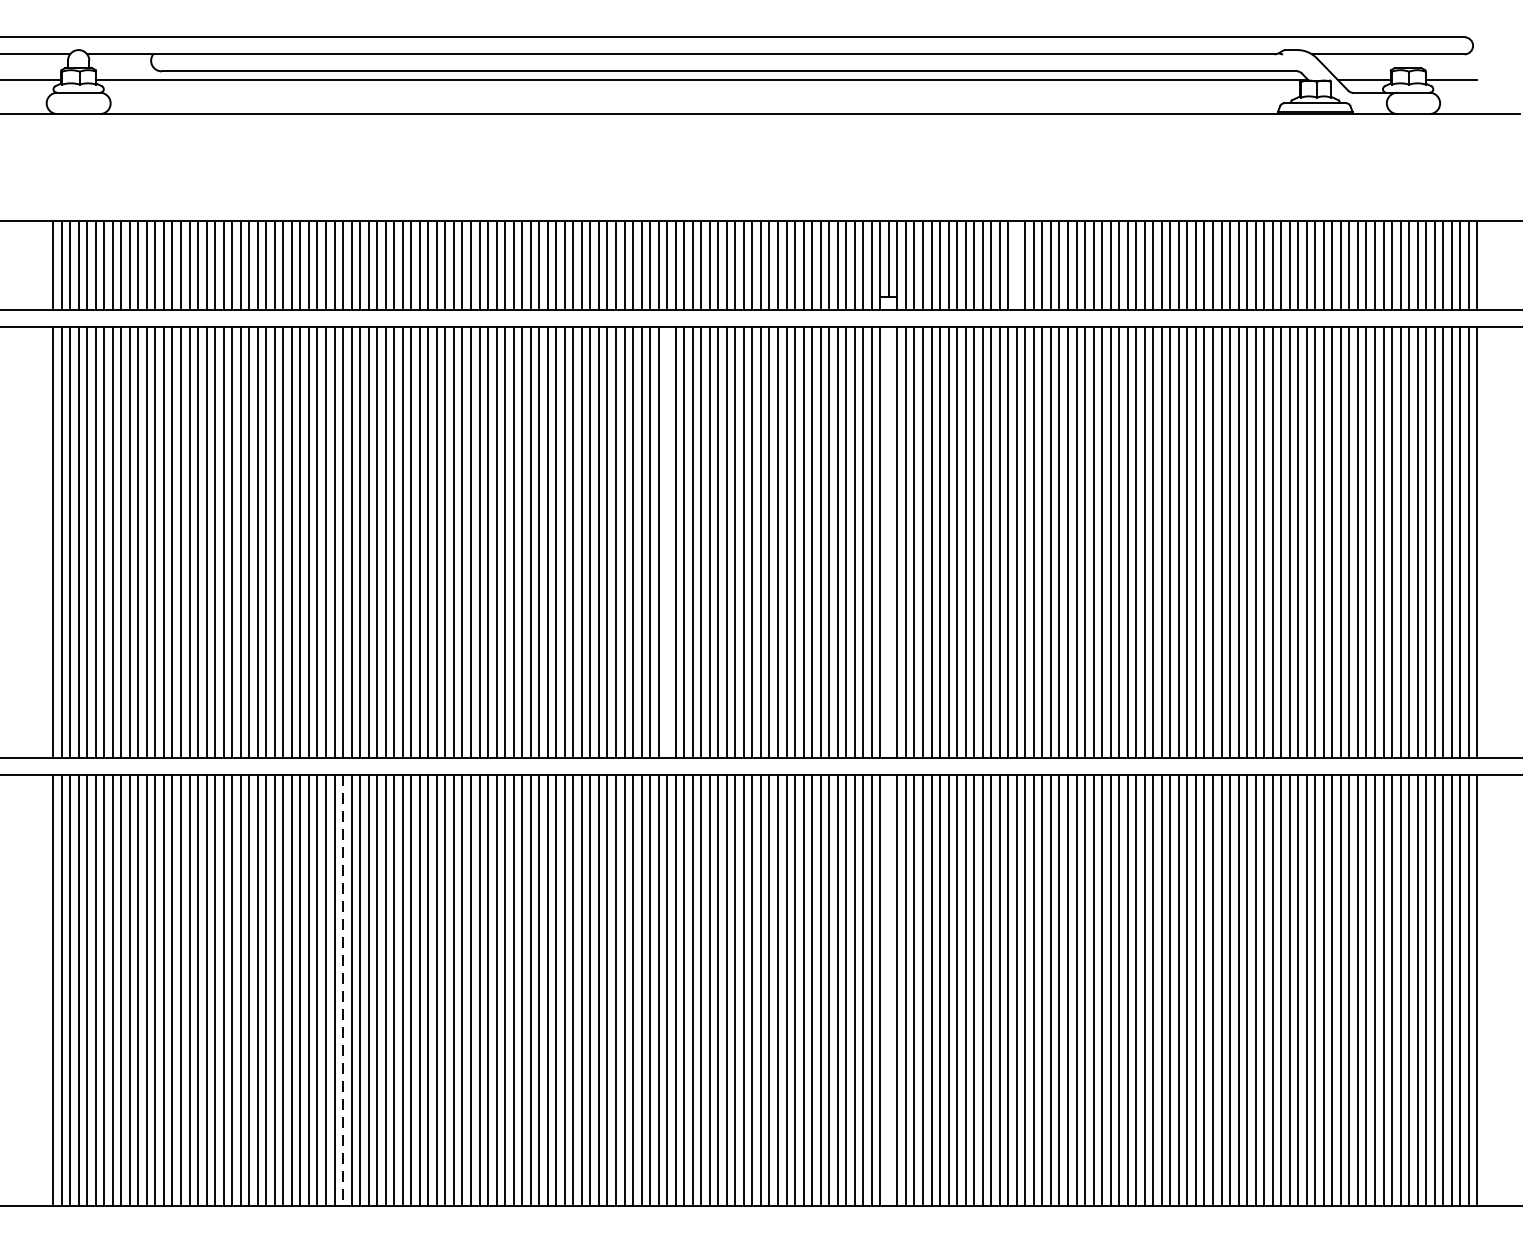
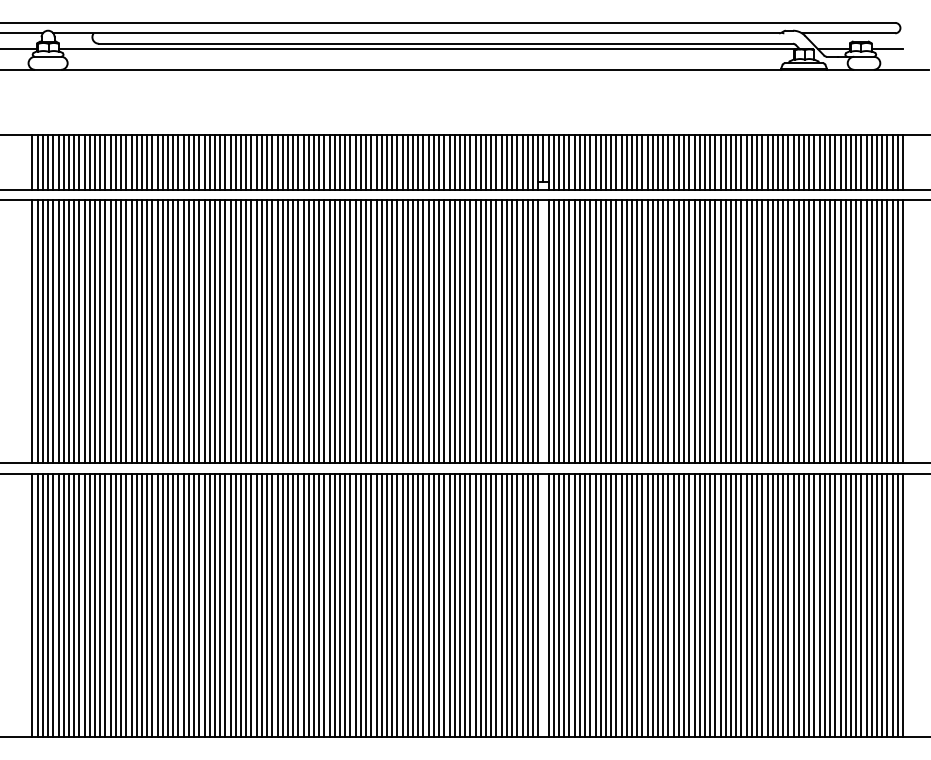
line: (1016, 264) -> (621, 161), added
line: (666, 542) -> (407, 331), added
line: (342, 990) -> (209, 605), dashed -> solid

